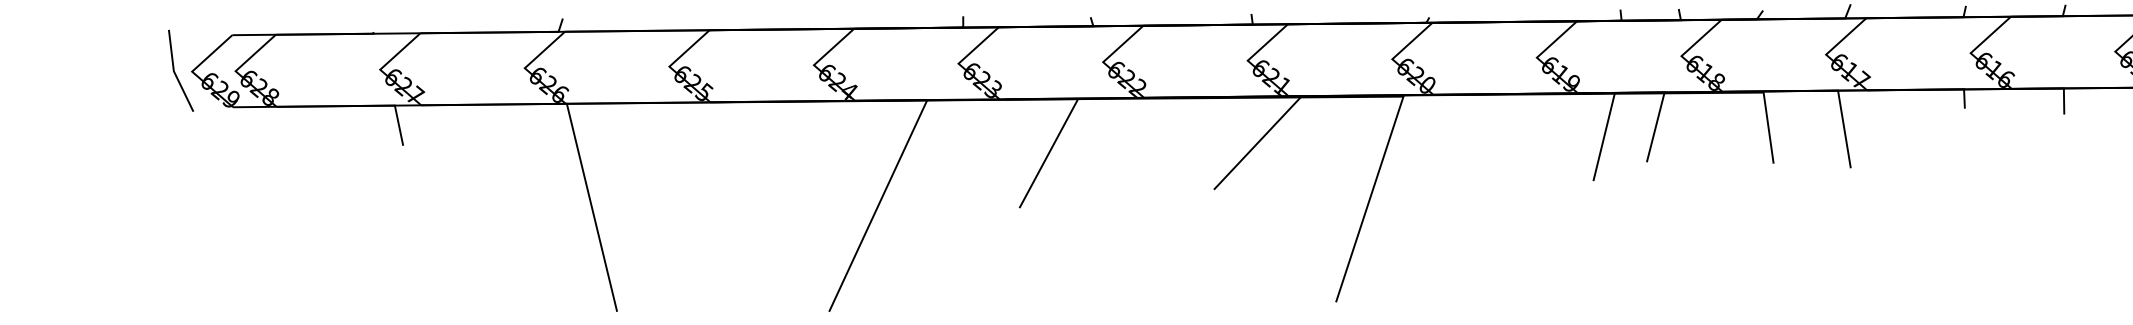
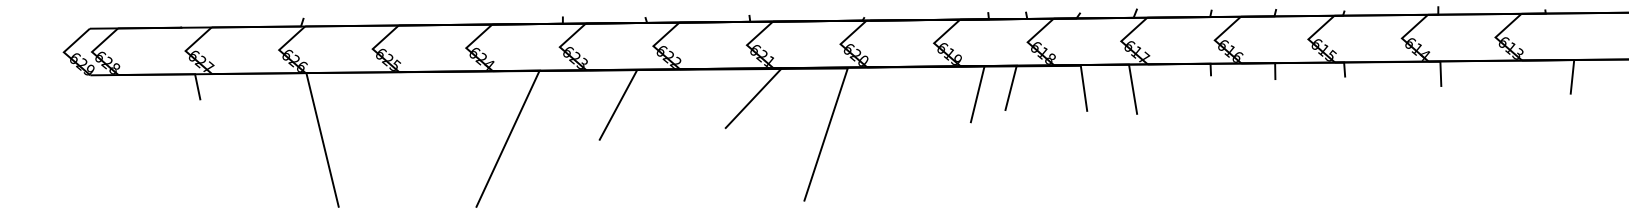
line: (176, 71) -> (53, 52), removed

